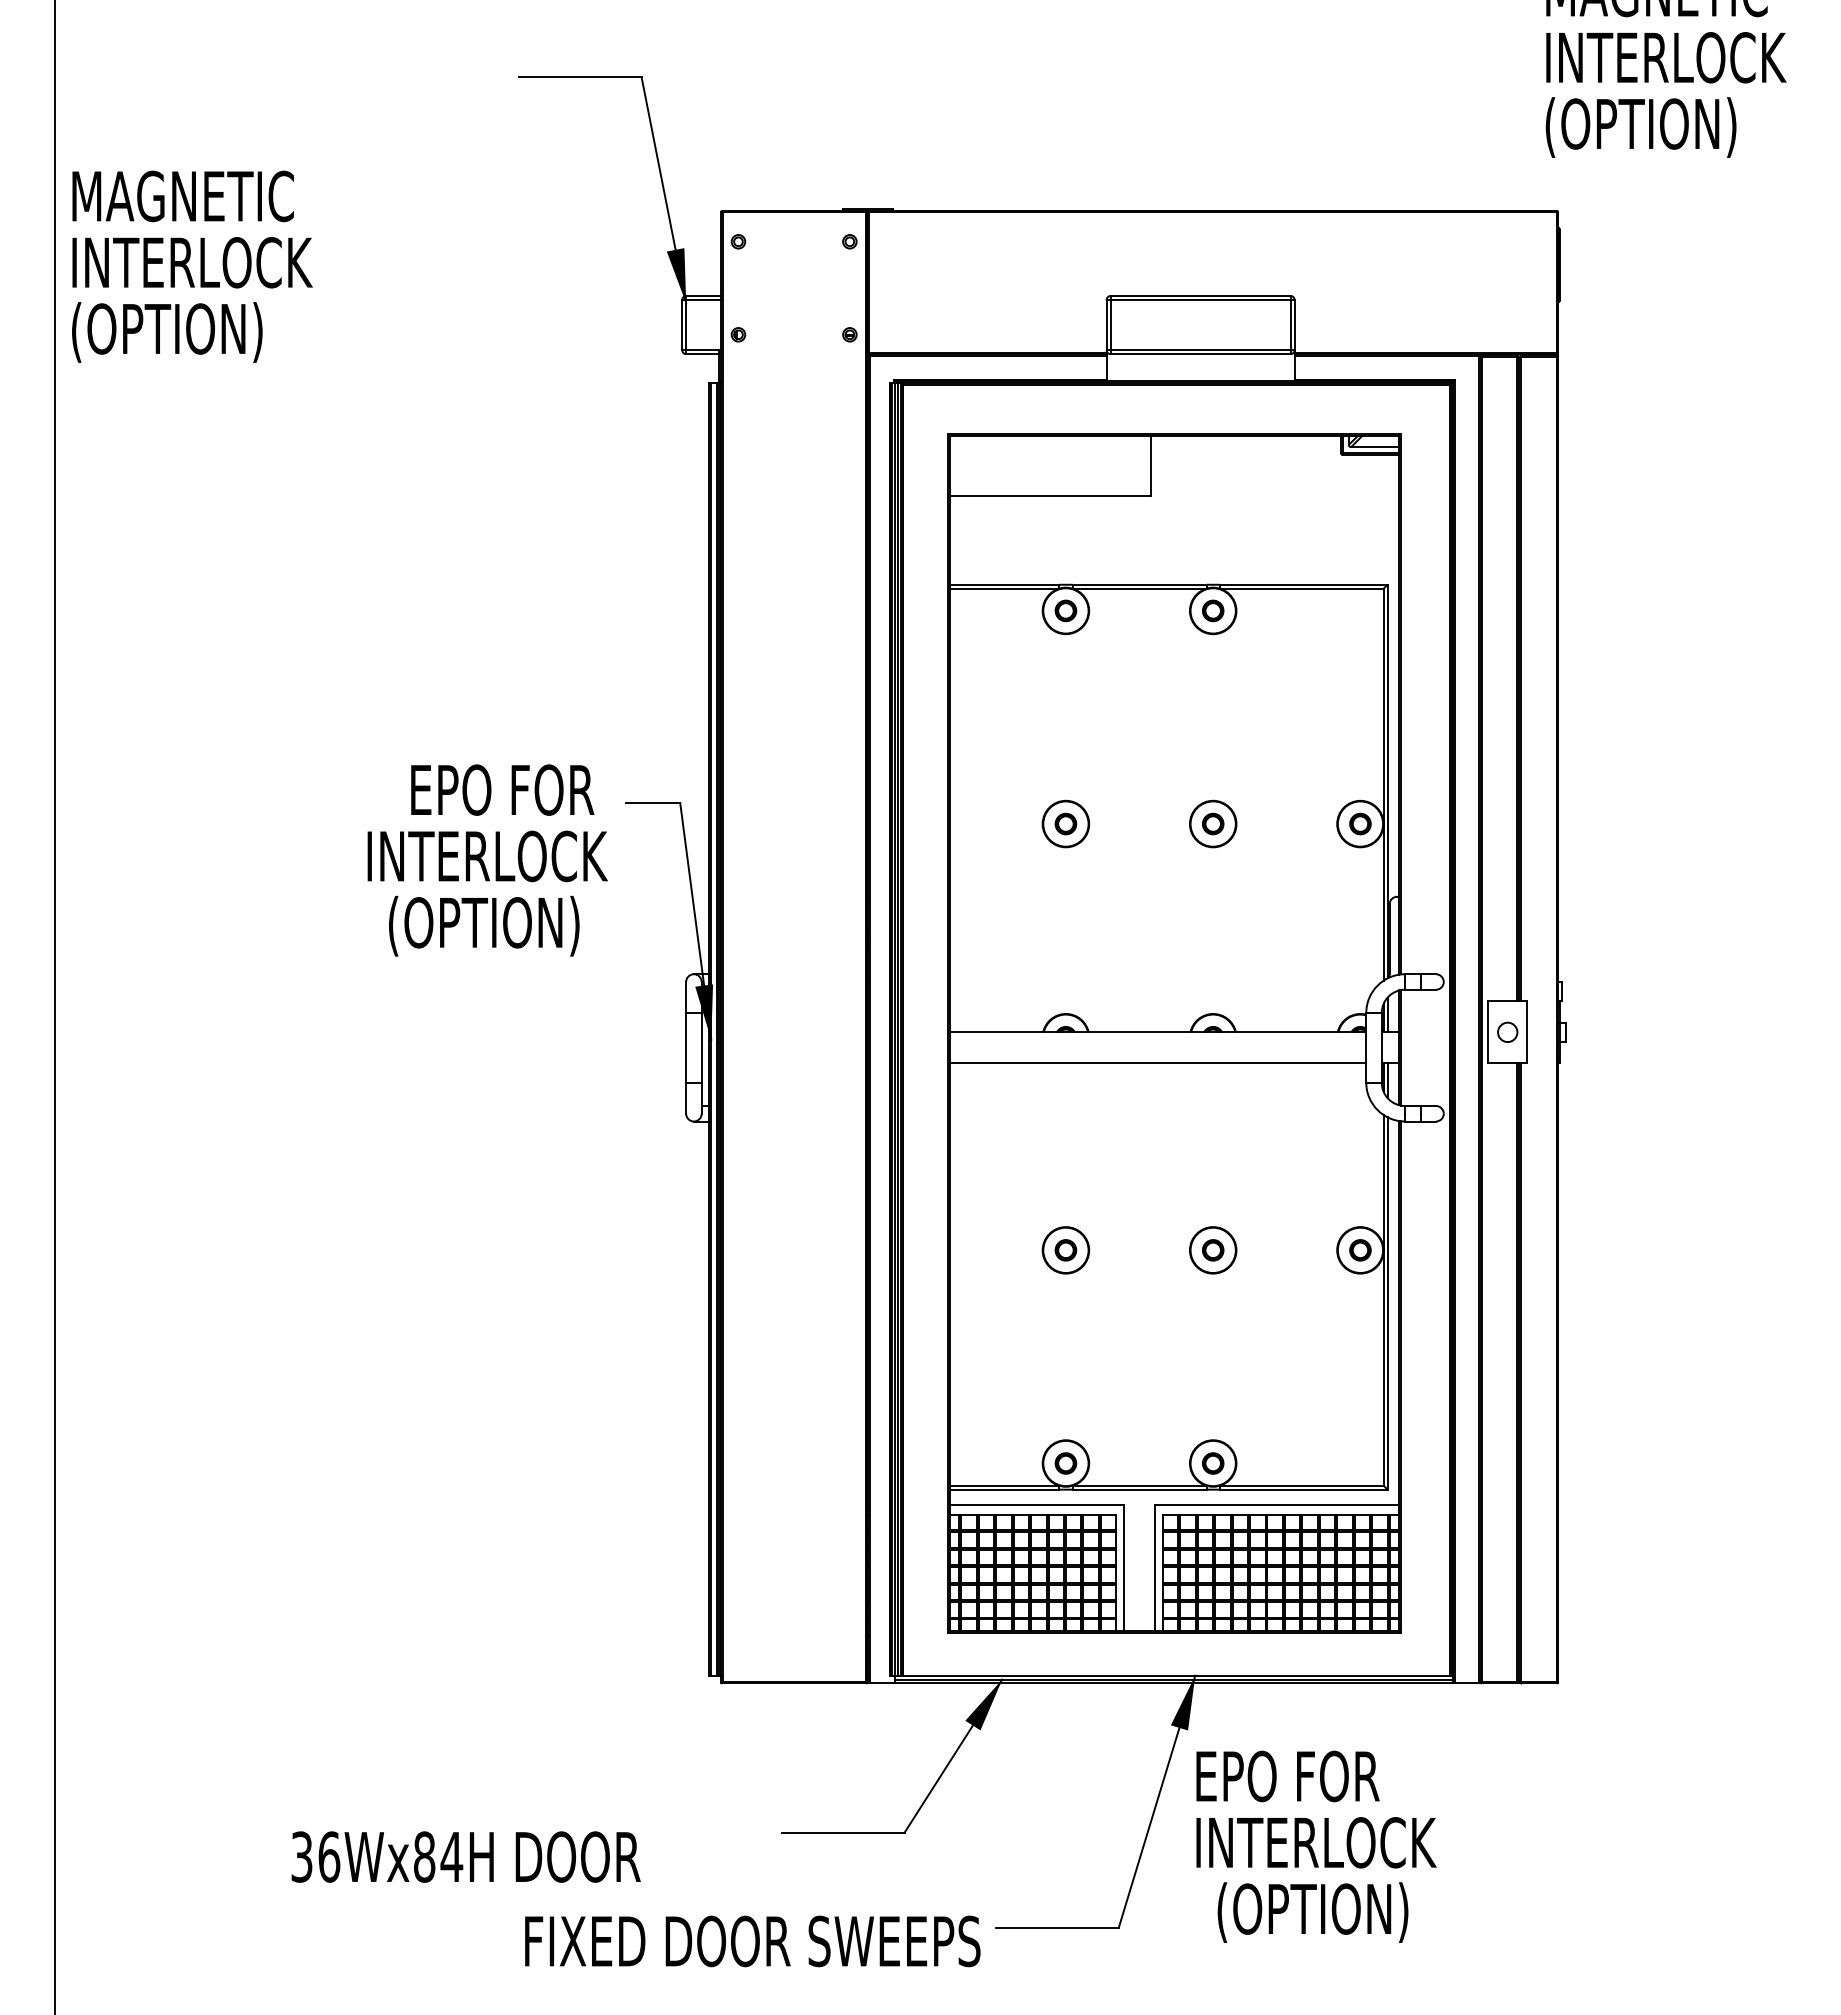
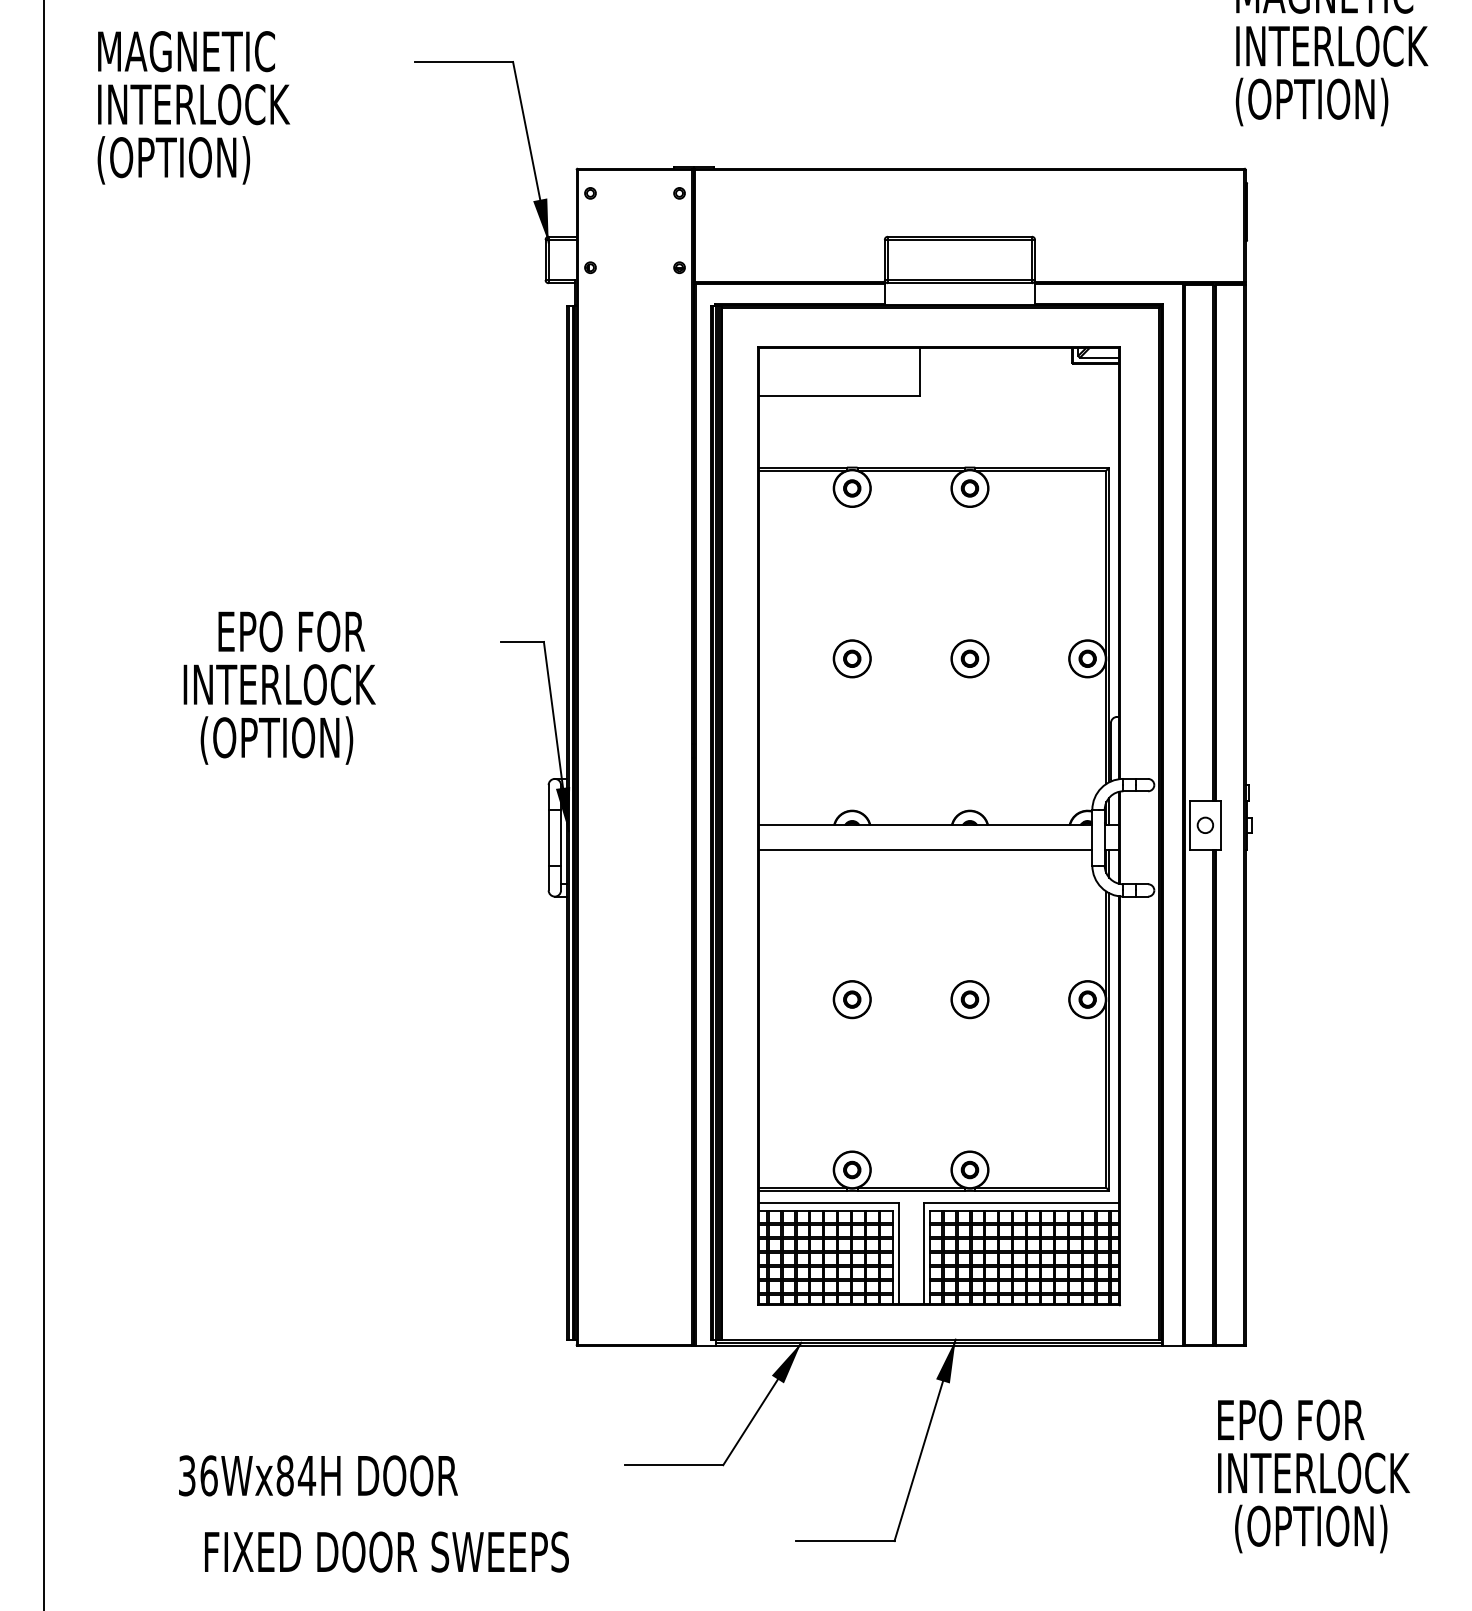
text: (192, 266) -> (194, 107), moved
text: (487, 860) -> (279, 687), moved
text: (1316, 1846) -> (1313, 1476), moved
text: (465, 1856) -> (317, 1475), moved
text: (752, 1941) -> (386, 1552), moved

